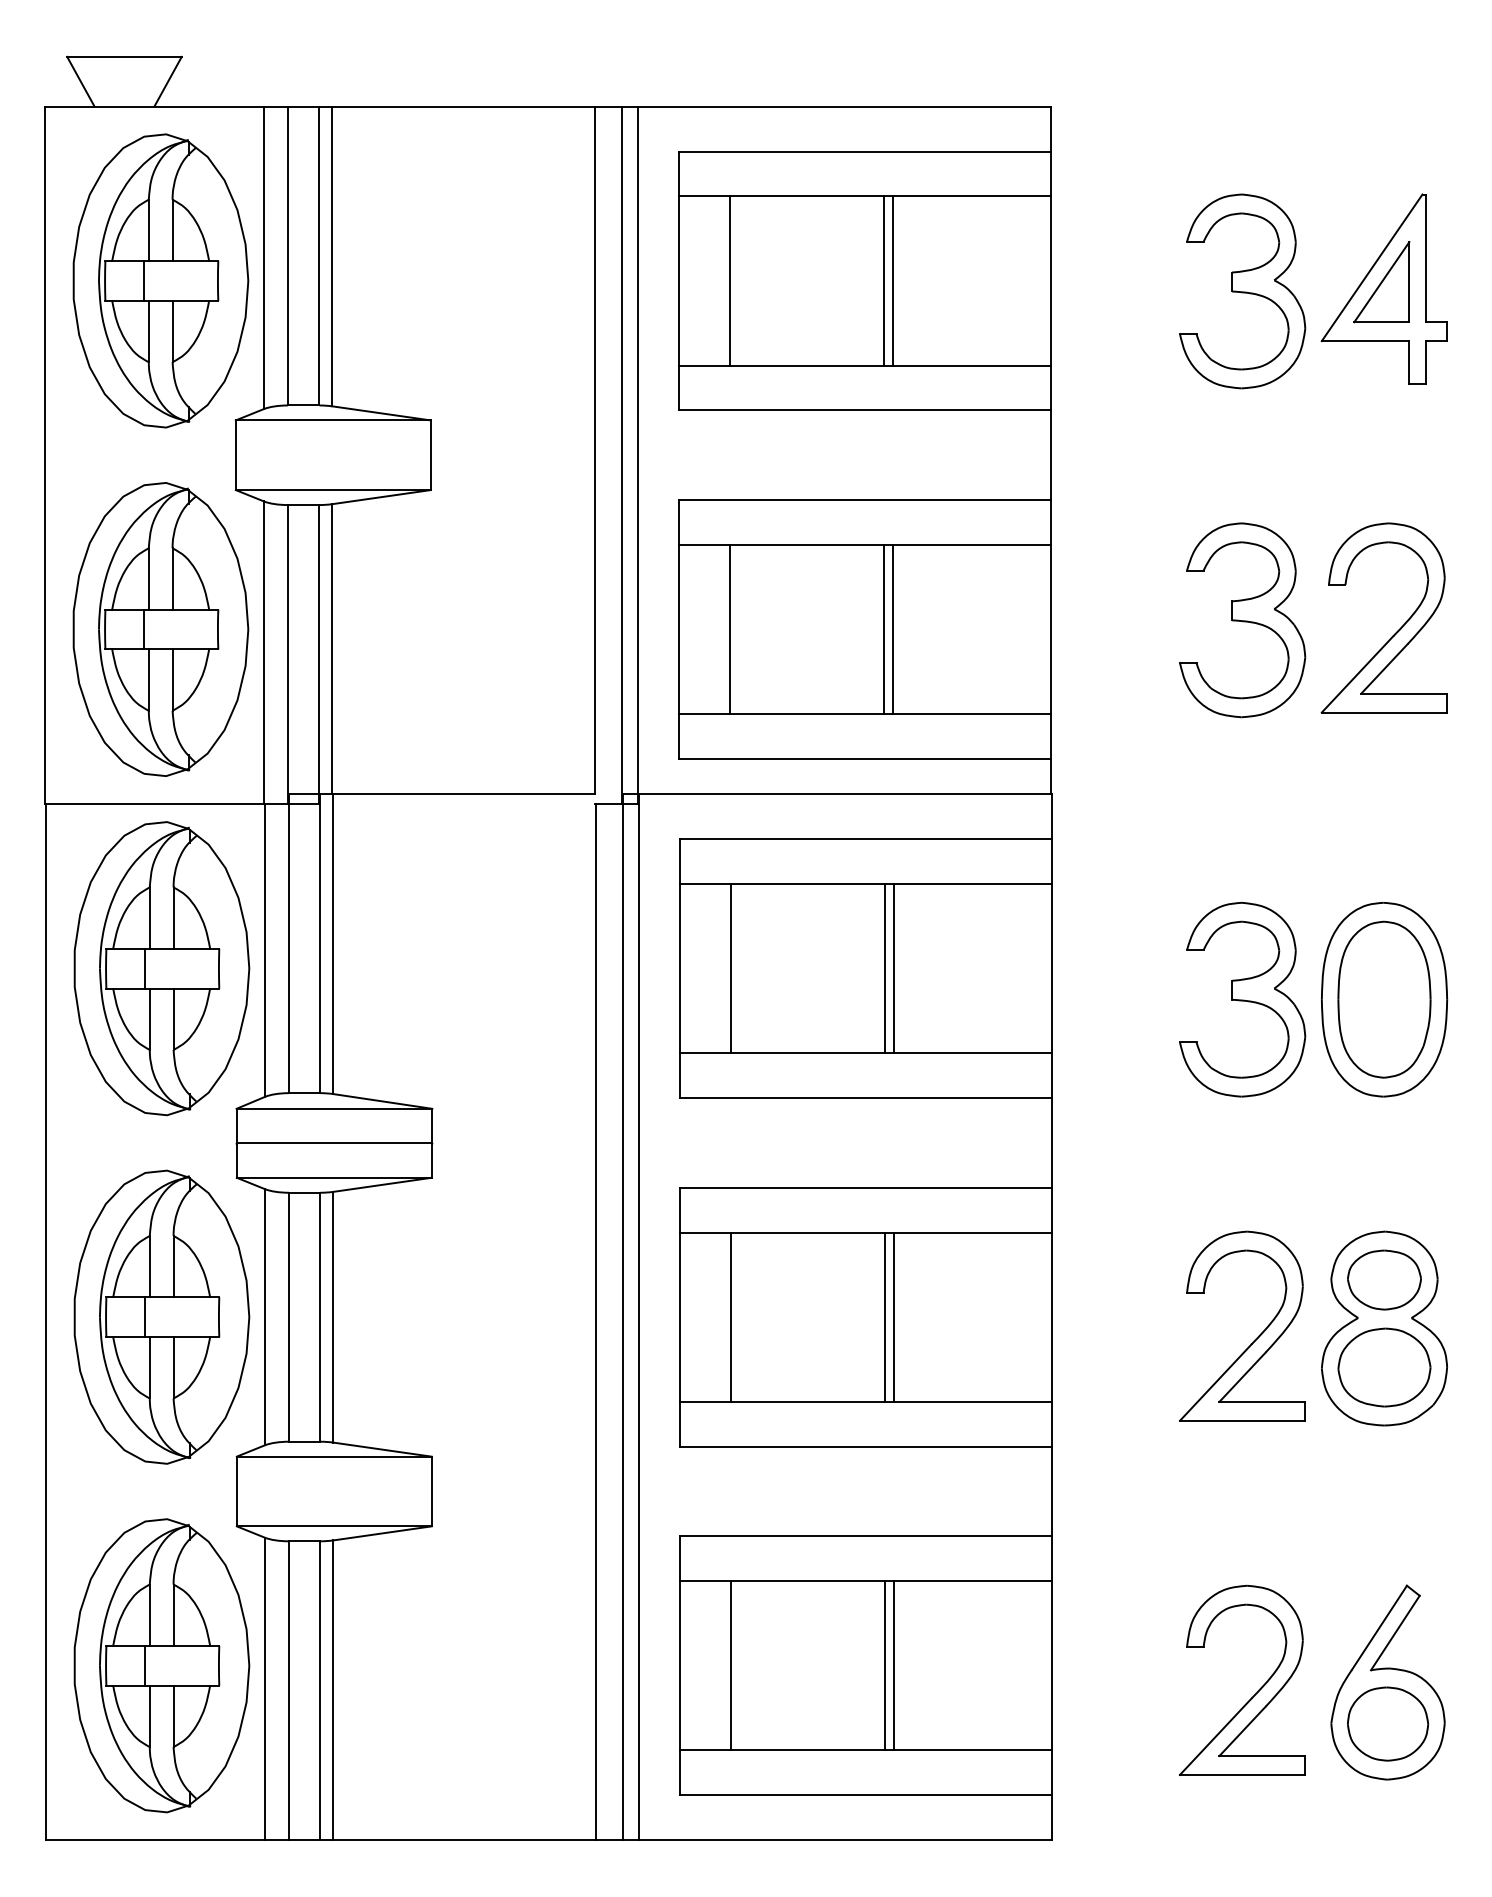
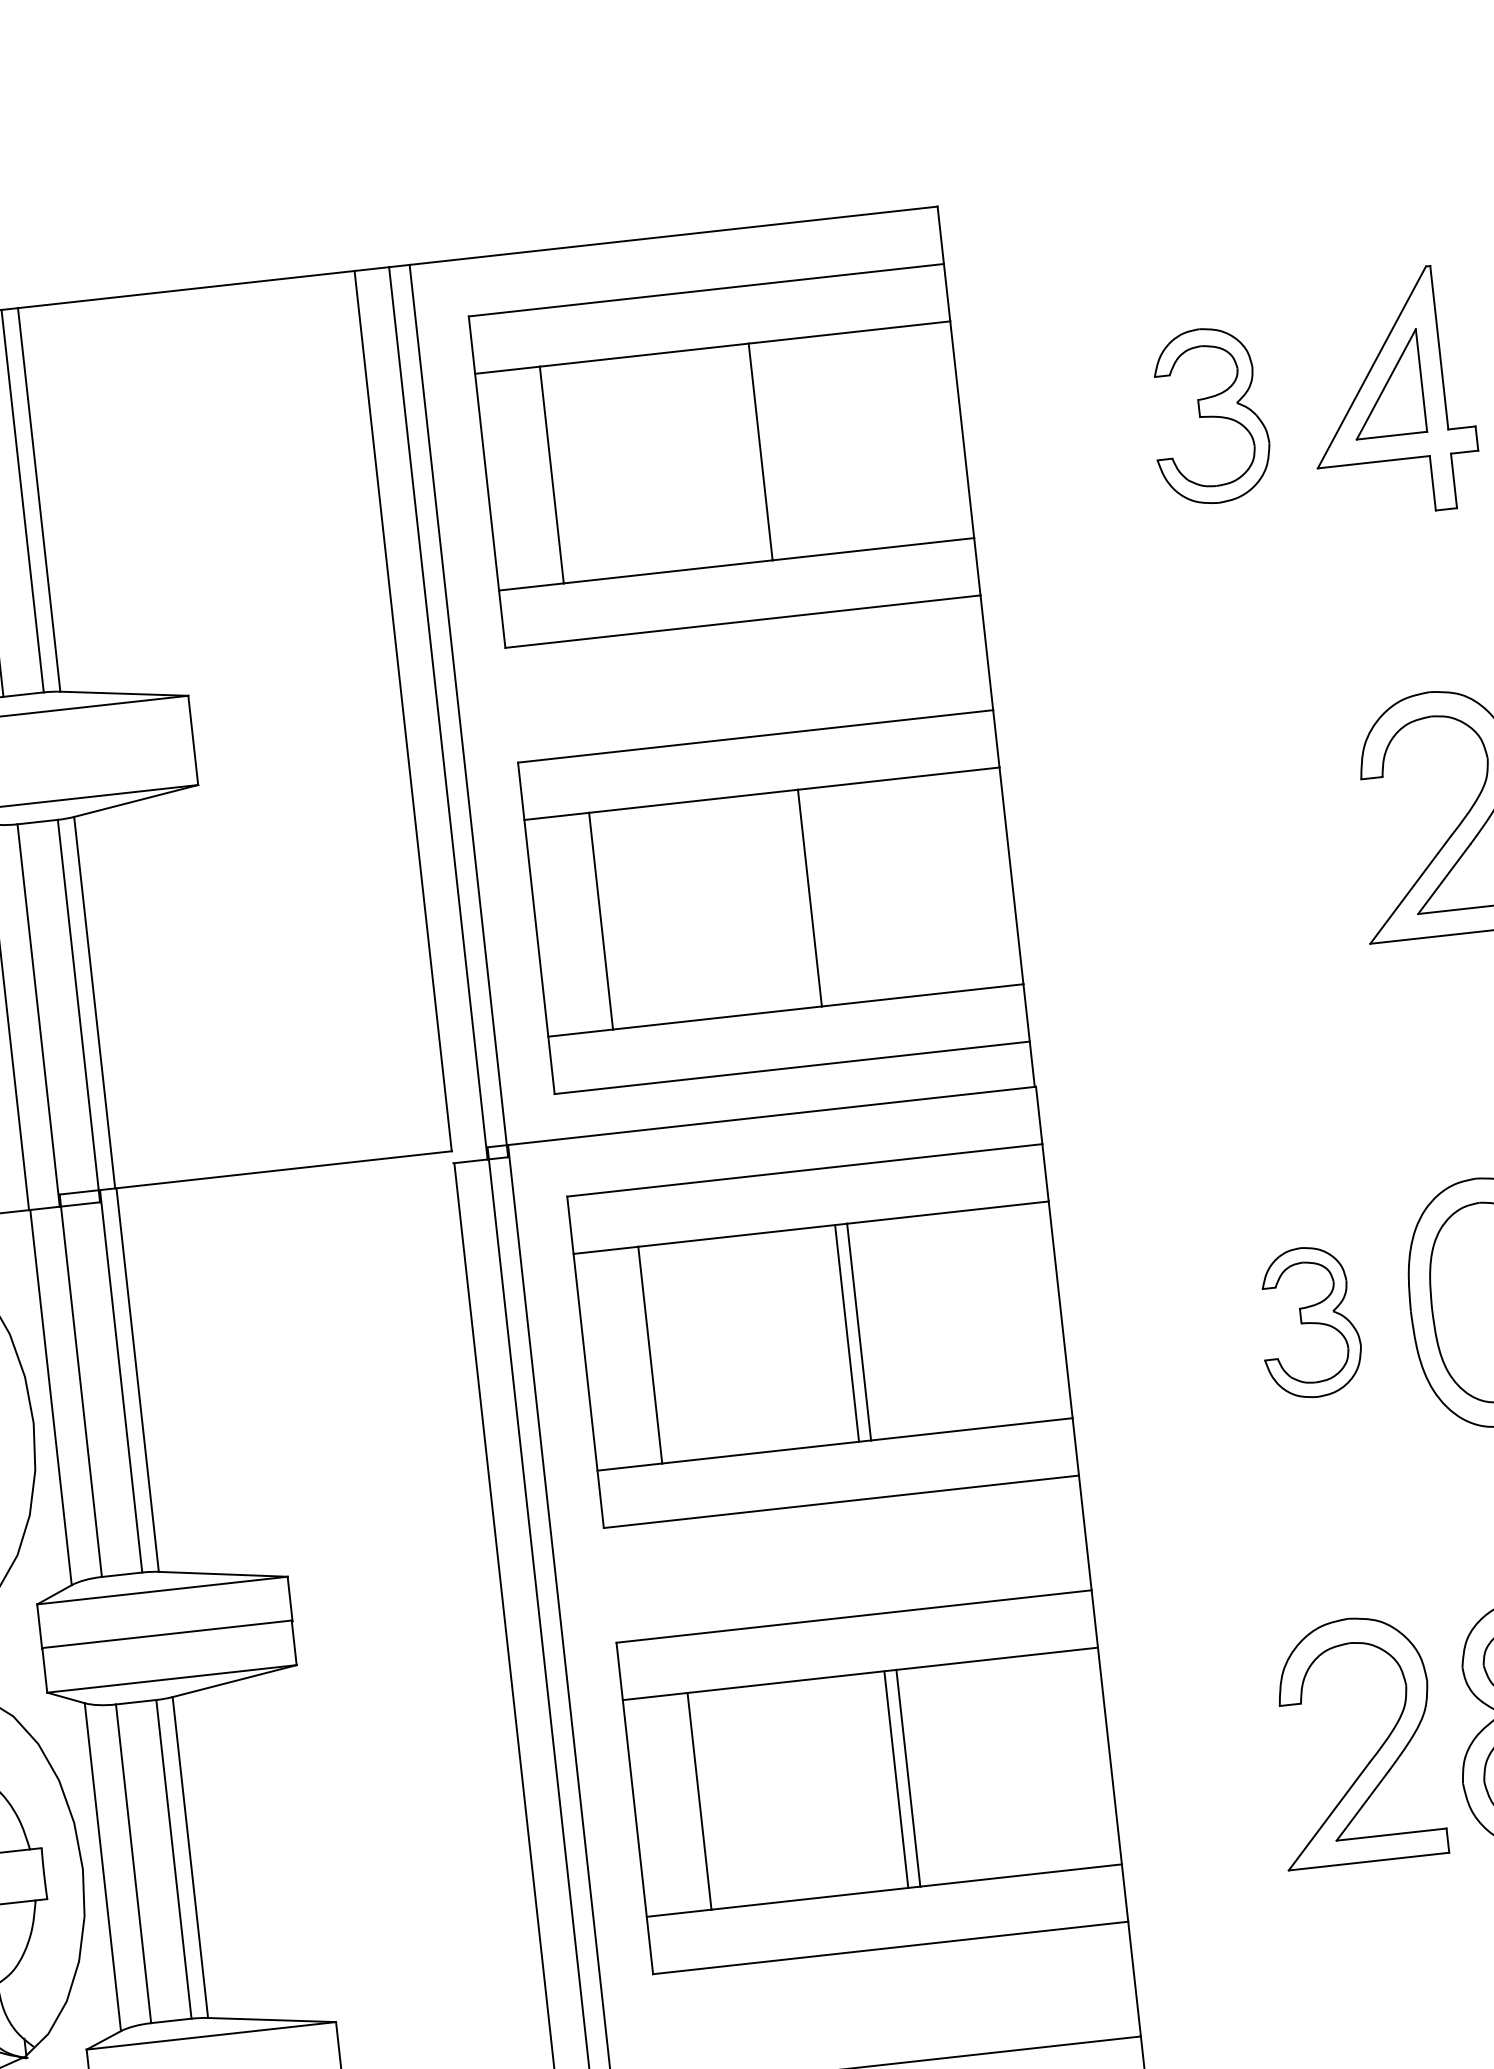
line: (883, 280) -> (748, 452), removed
part: (1242, 291) -> (1209, 416), size x0.7
part: (1242, 620) -> (1255, 837), removed
line: (883, 629) -> (797, 899), removed
part: (1242, 999) -> (1309, 1322), size x0.6

